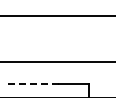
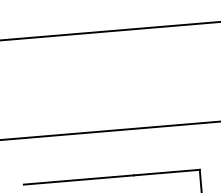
line: (32, 83) -> (78, 179), dashed -> solid

